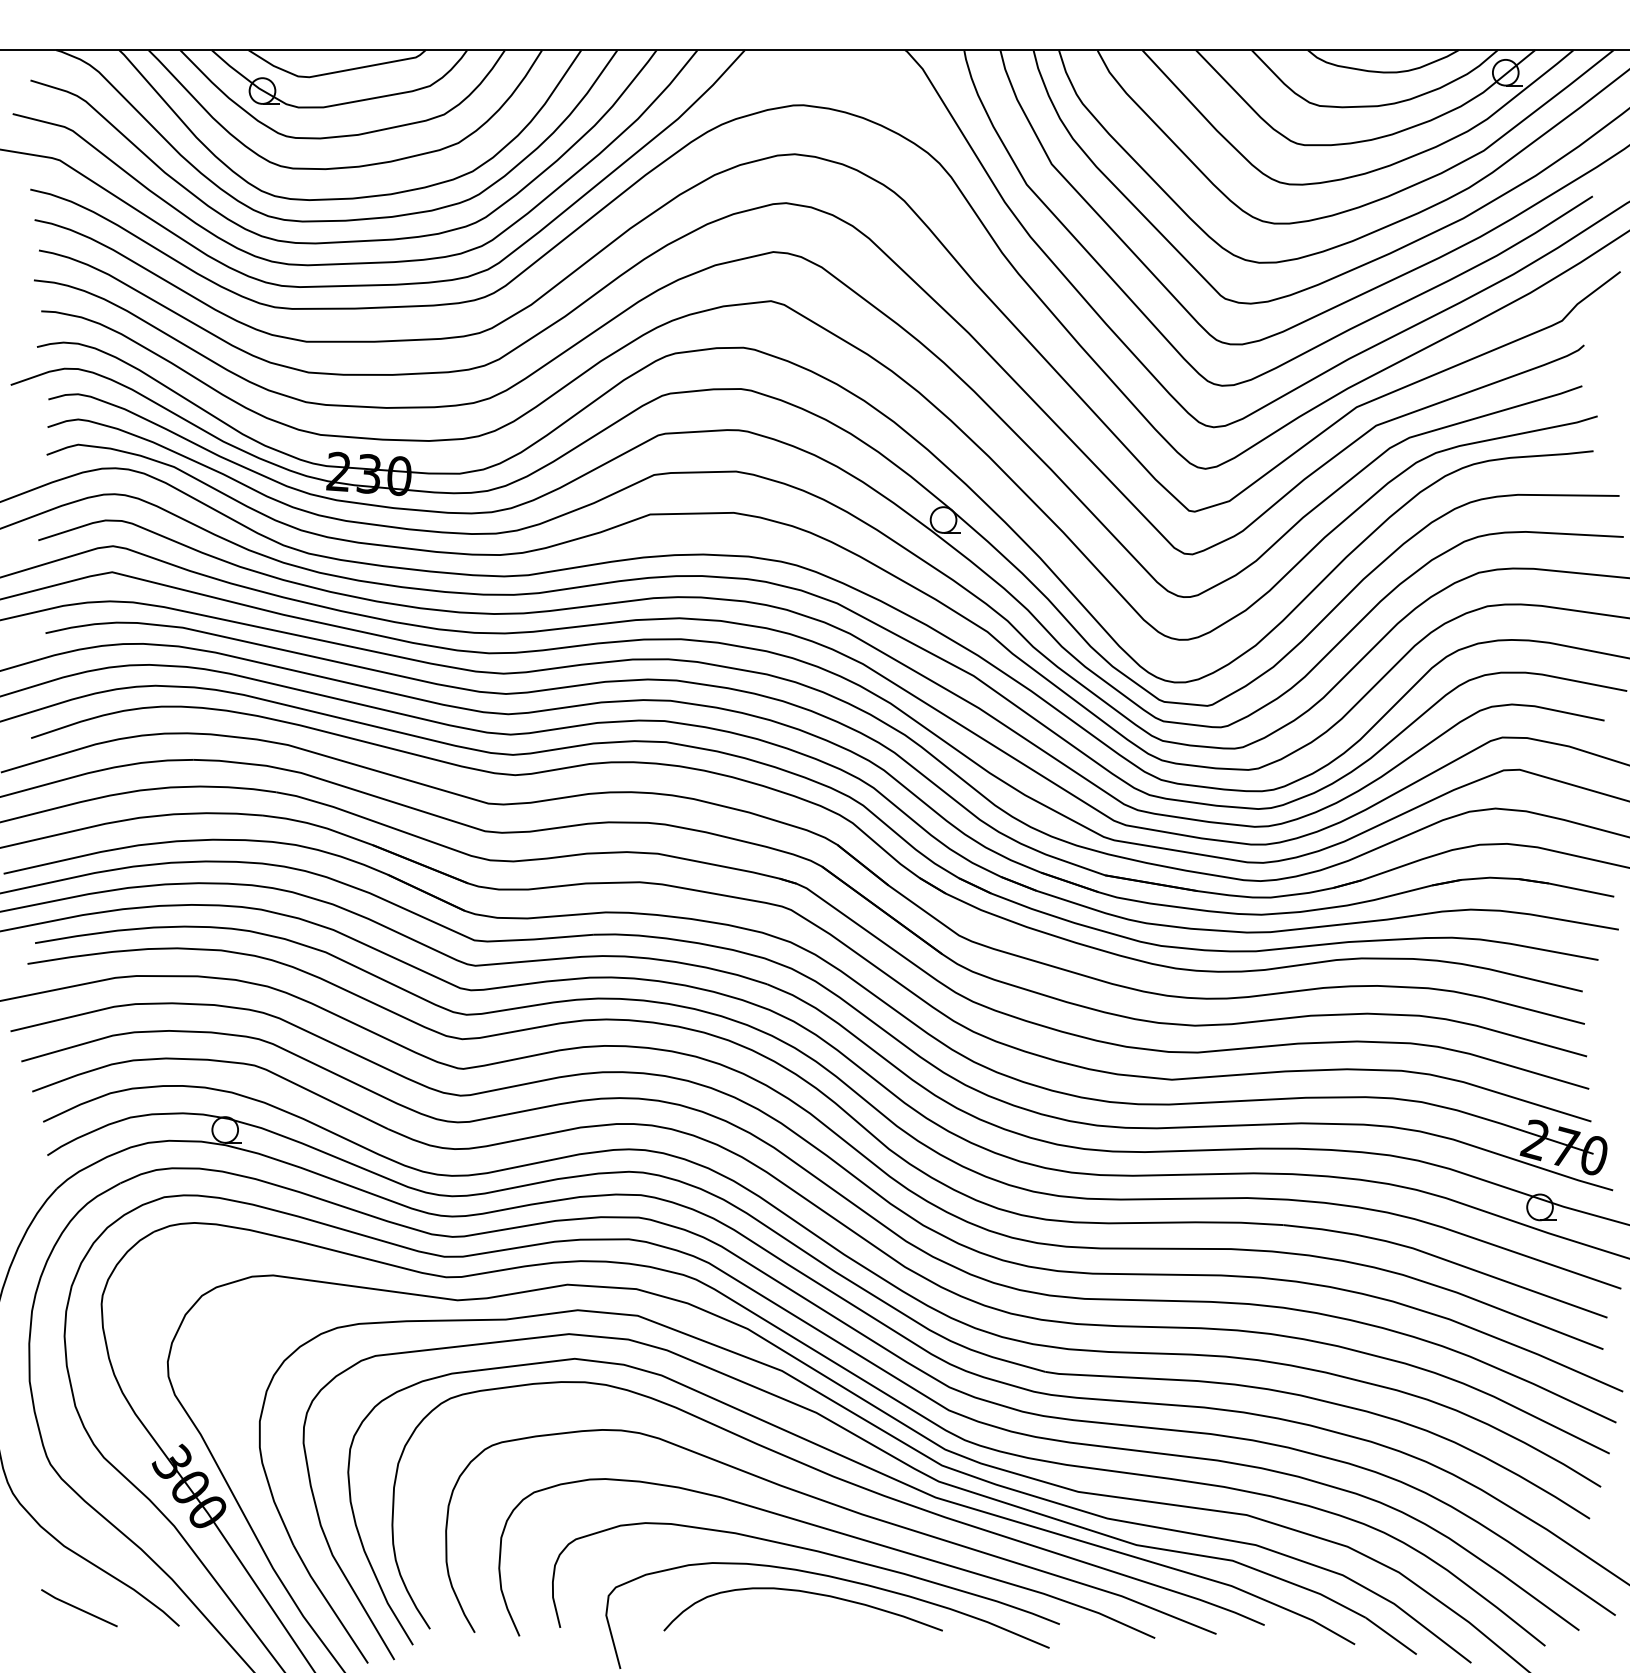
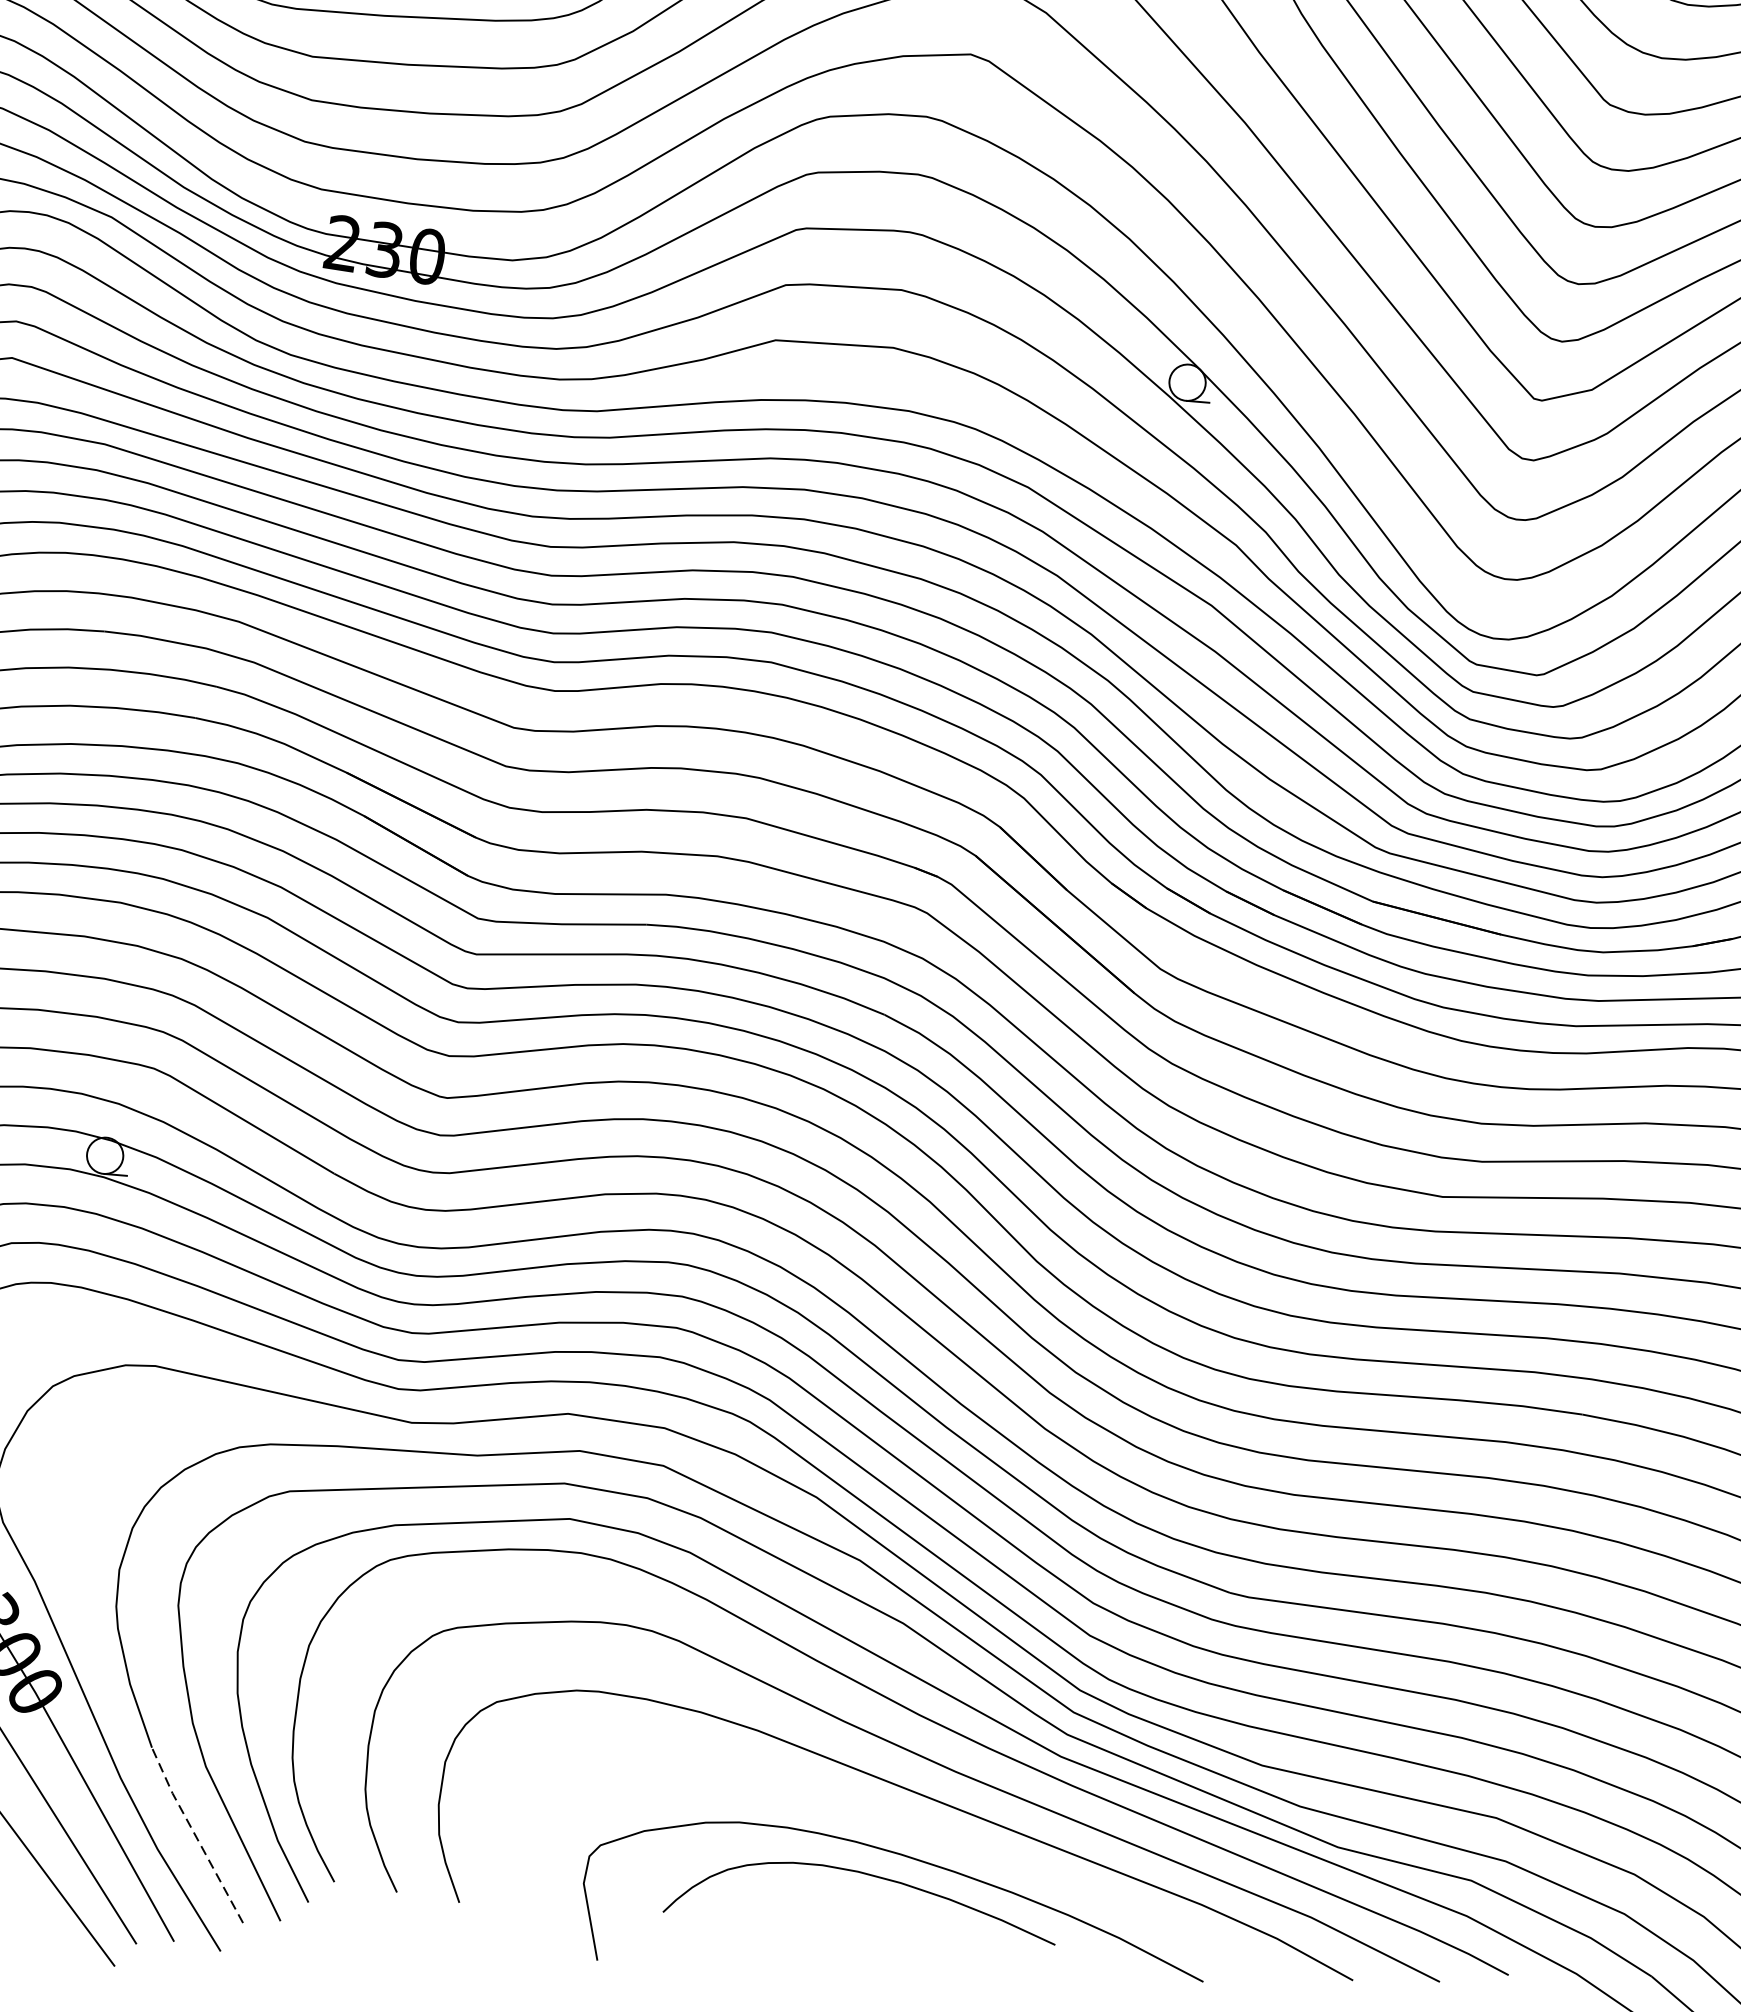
curve: (812, 1551) -> (881, 1818), removed
line: (329, 1604) -> (195, 1835), solid -> dashed

